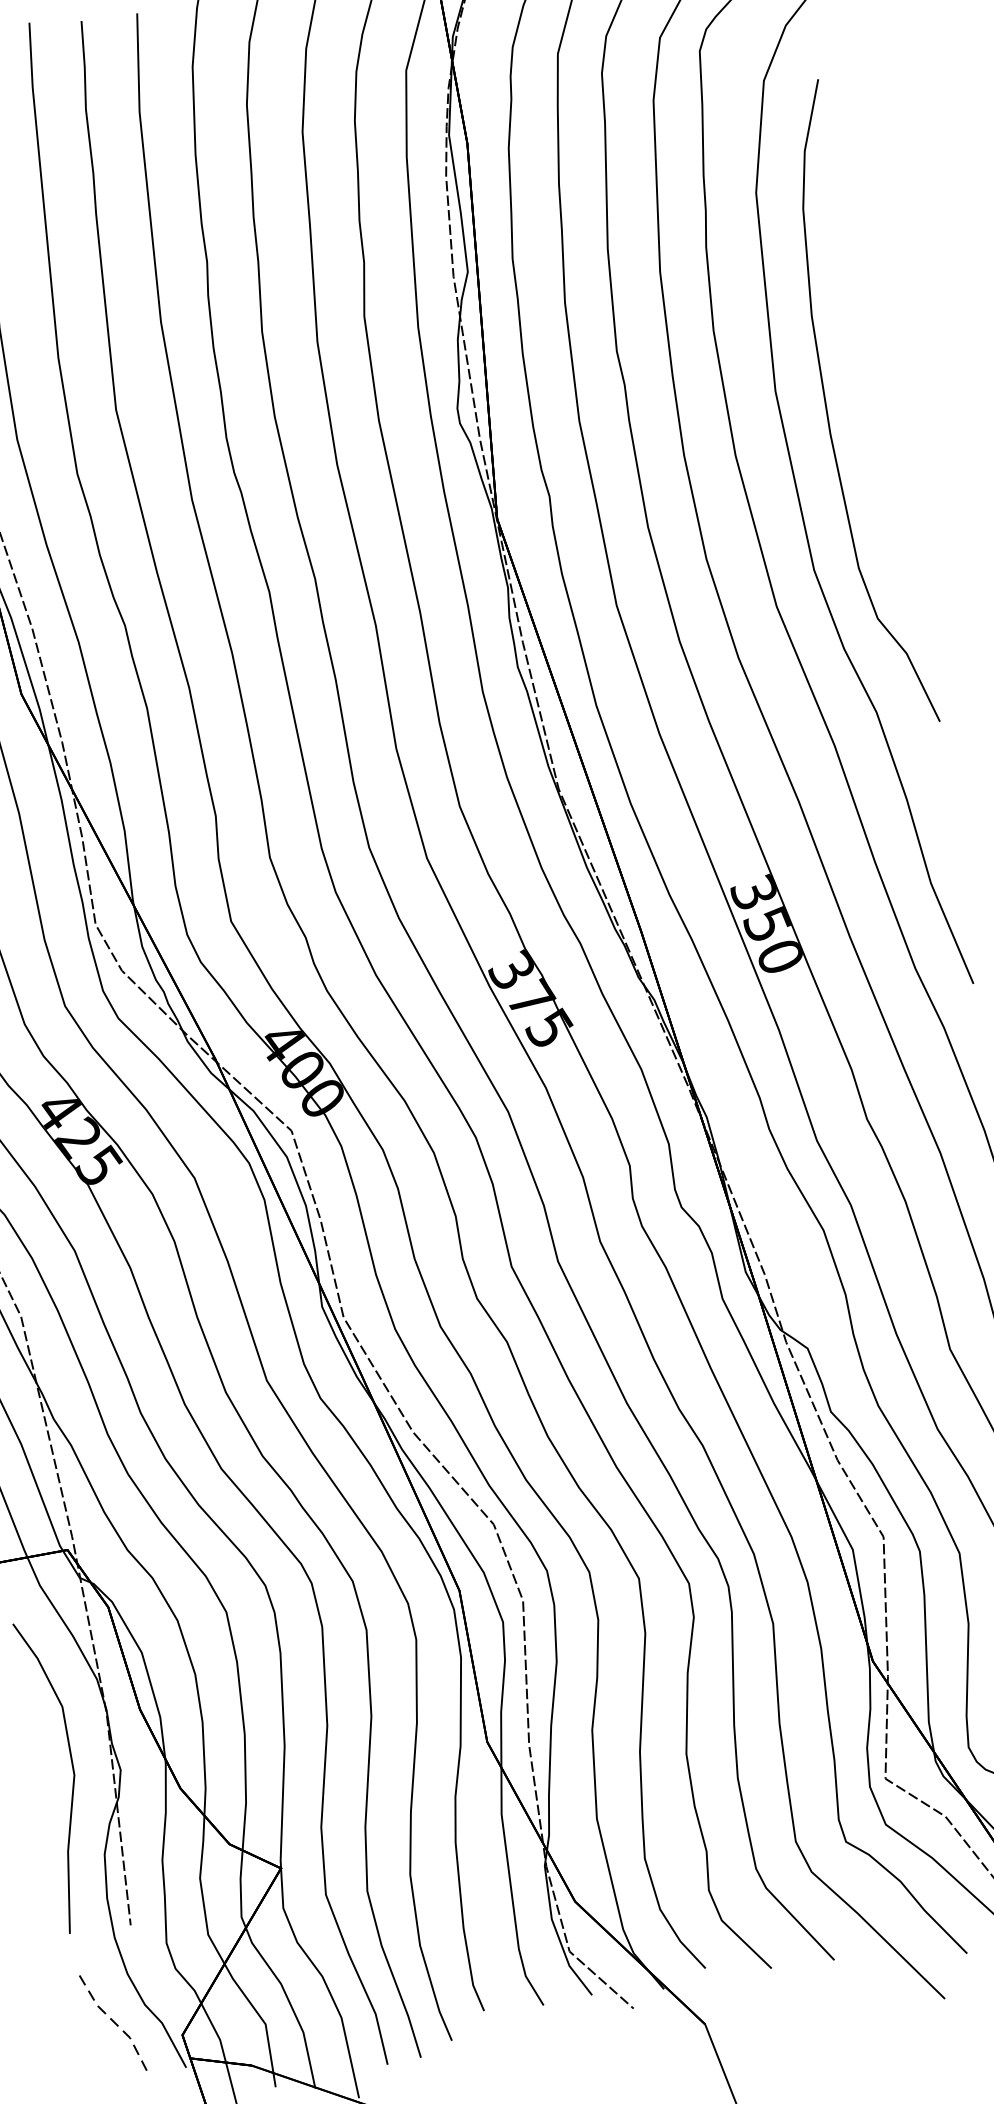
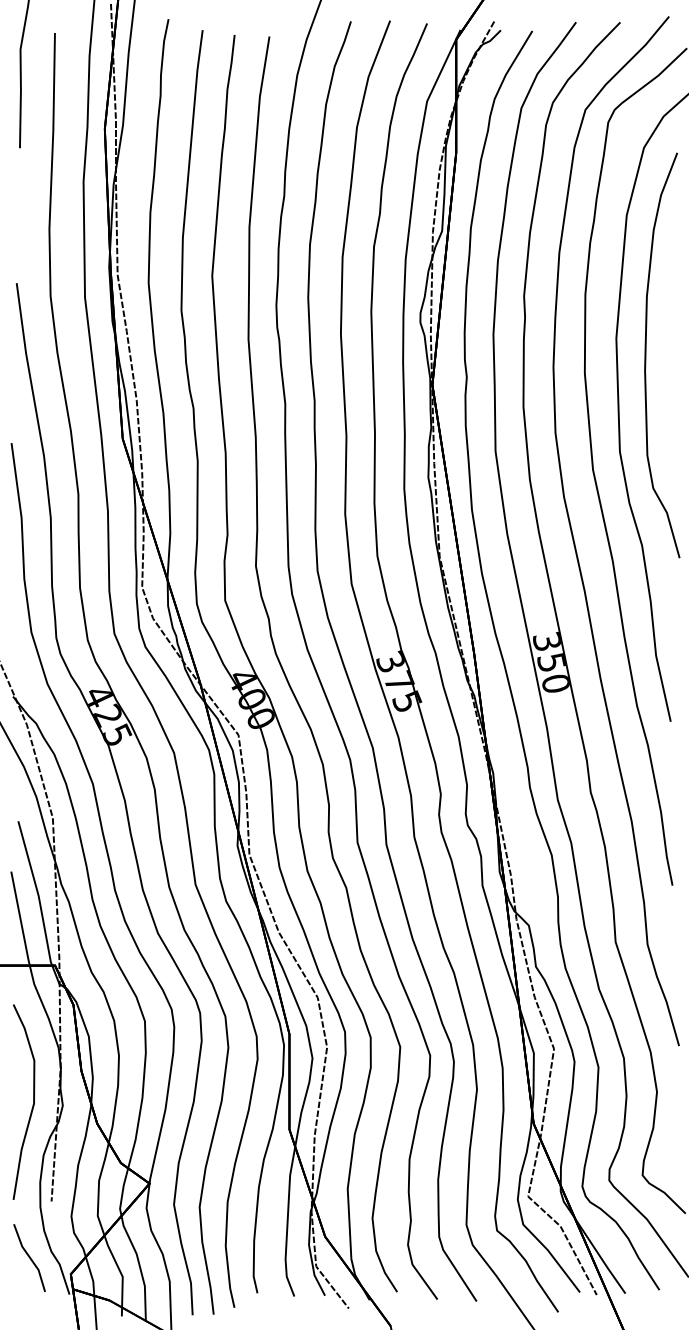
line: (113, 2020) -> (30, 1257), dashed -> solid

